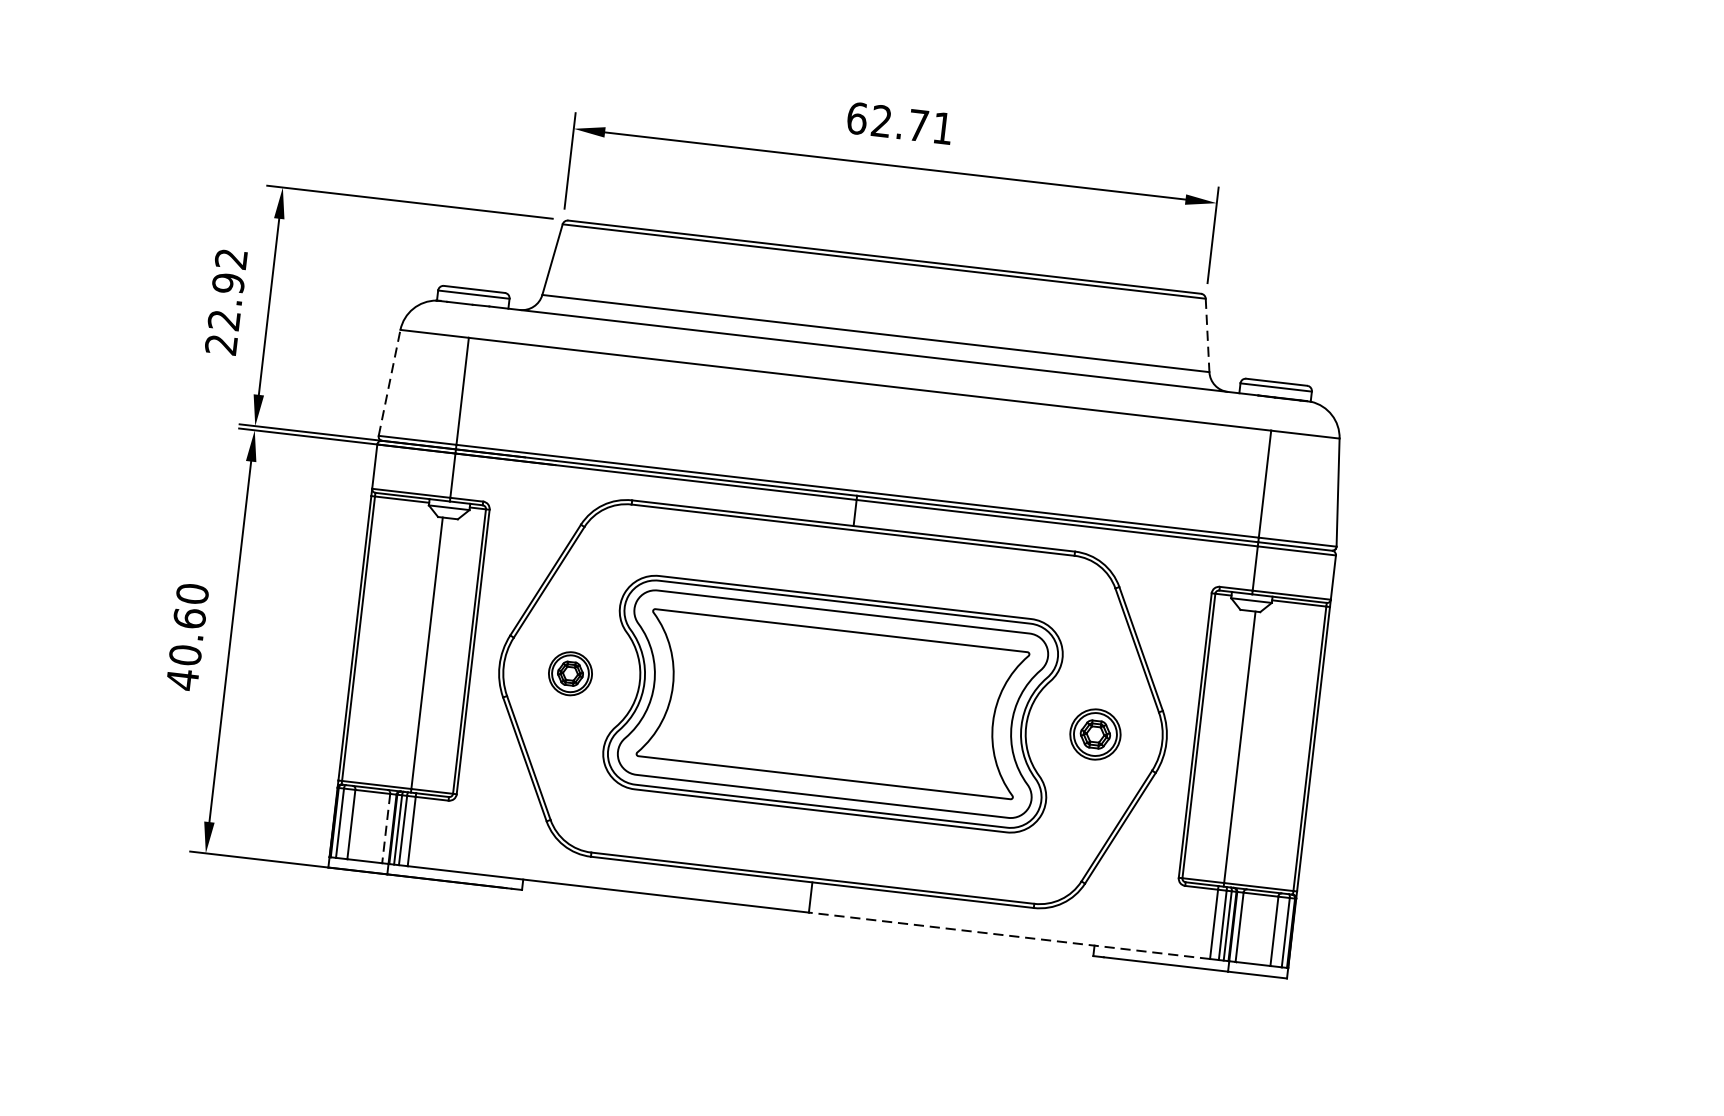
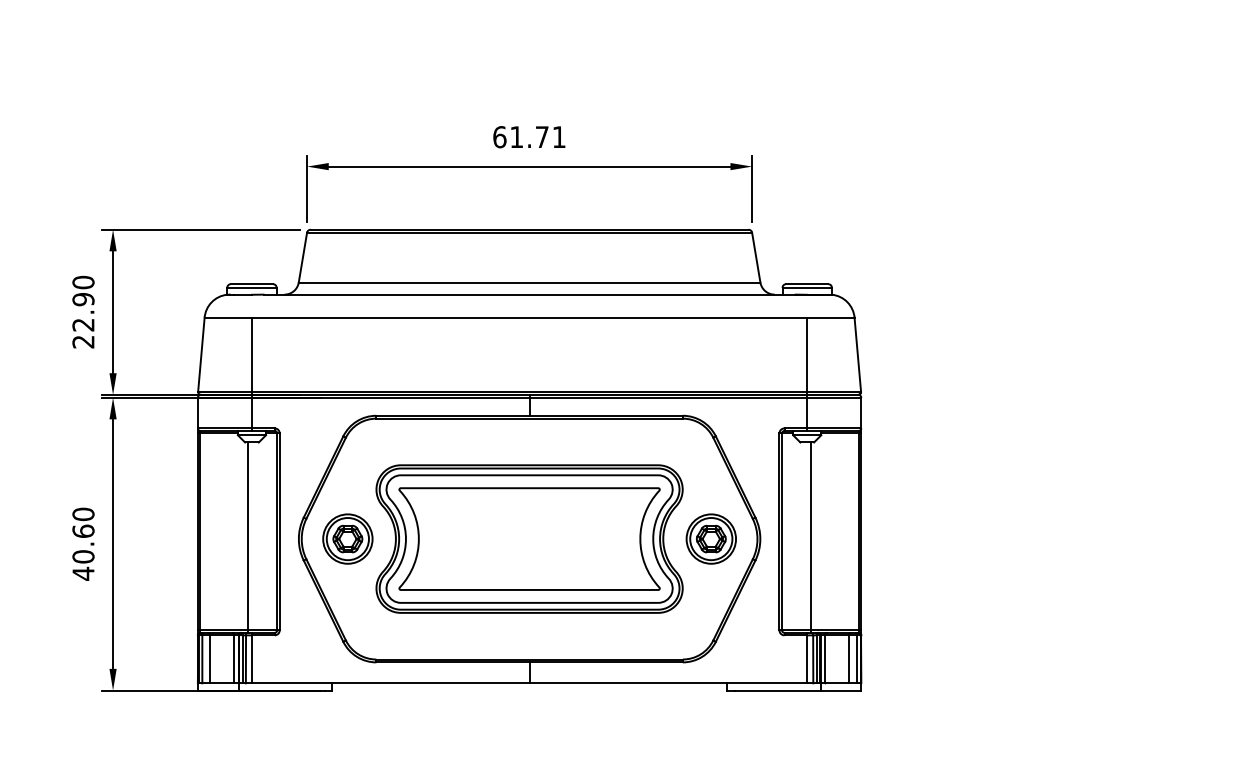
text: (881, 120) -> (516, 136), 62.71 -> 61.71
text: (231, 258) -> (83, 282), 22.92 -> 22.90
line: (1207, 336) -> (756, 258), dashed -> solid
line: (389, 382) -> (201, 354), dashed -> solid
part: (569, 672) -> (347, 538), size x1.67
part: (1094, 733) -> (710, 538), size x1.43
line: (386, 828) -> (234, 659), dashed -> solid
line: (1009, 936) -> (668, 683), dashed -> solid

